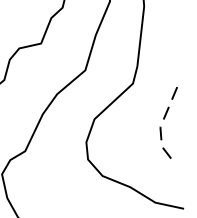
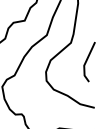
line: (162, 120) -> (85, 62), dashed -> solid

